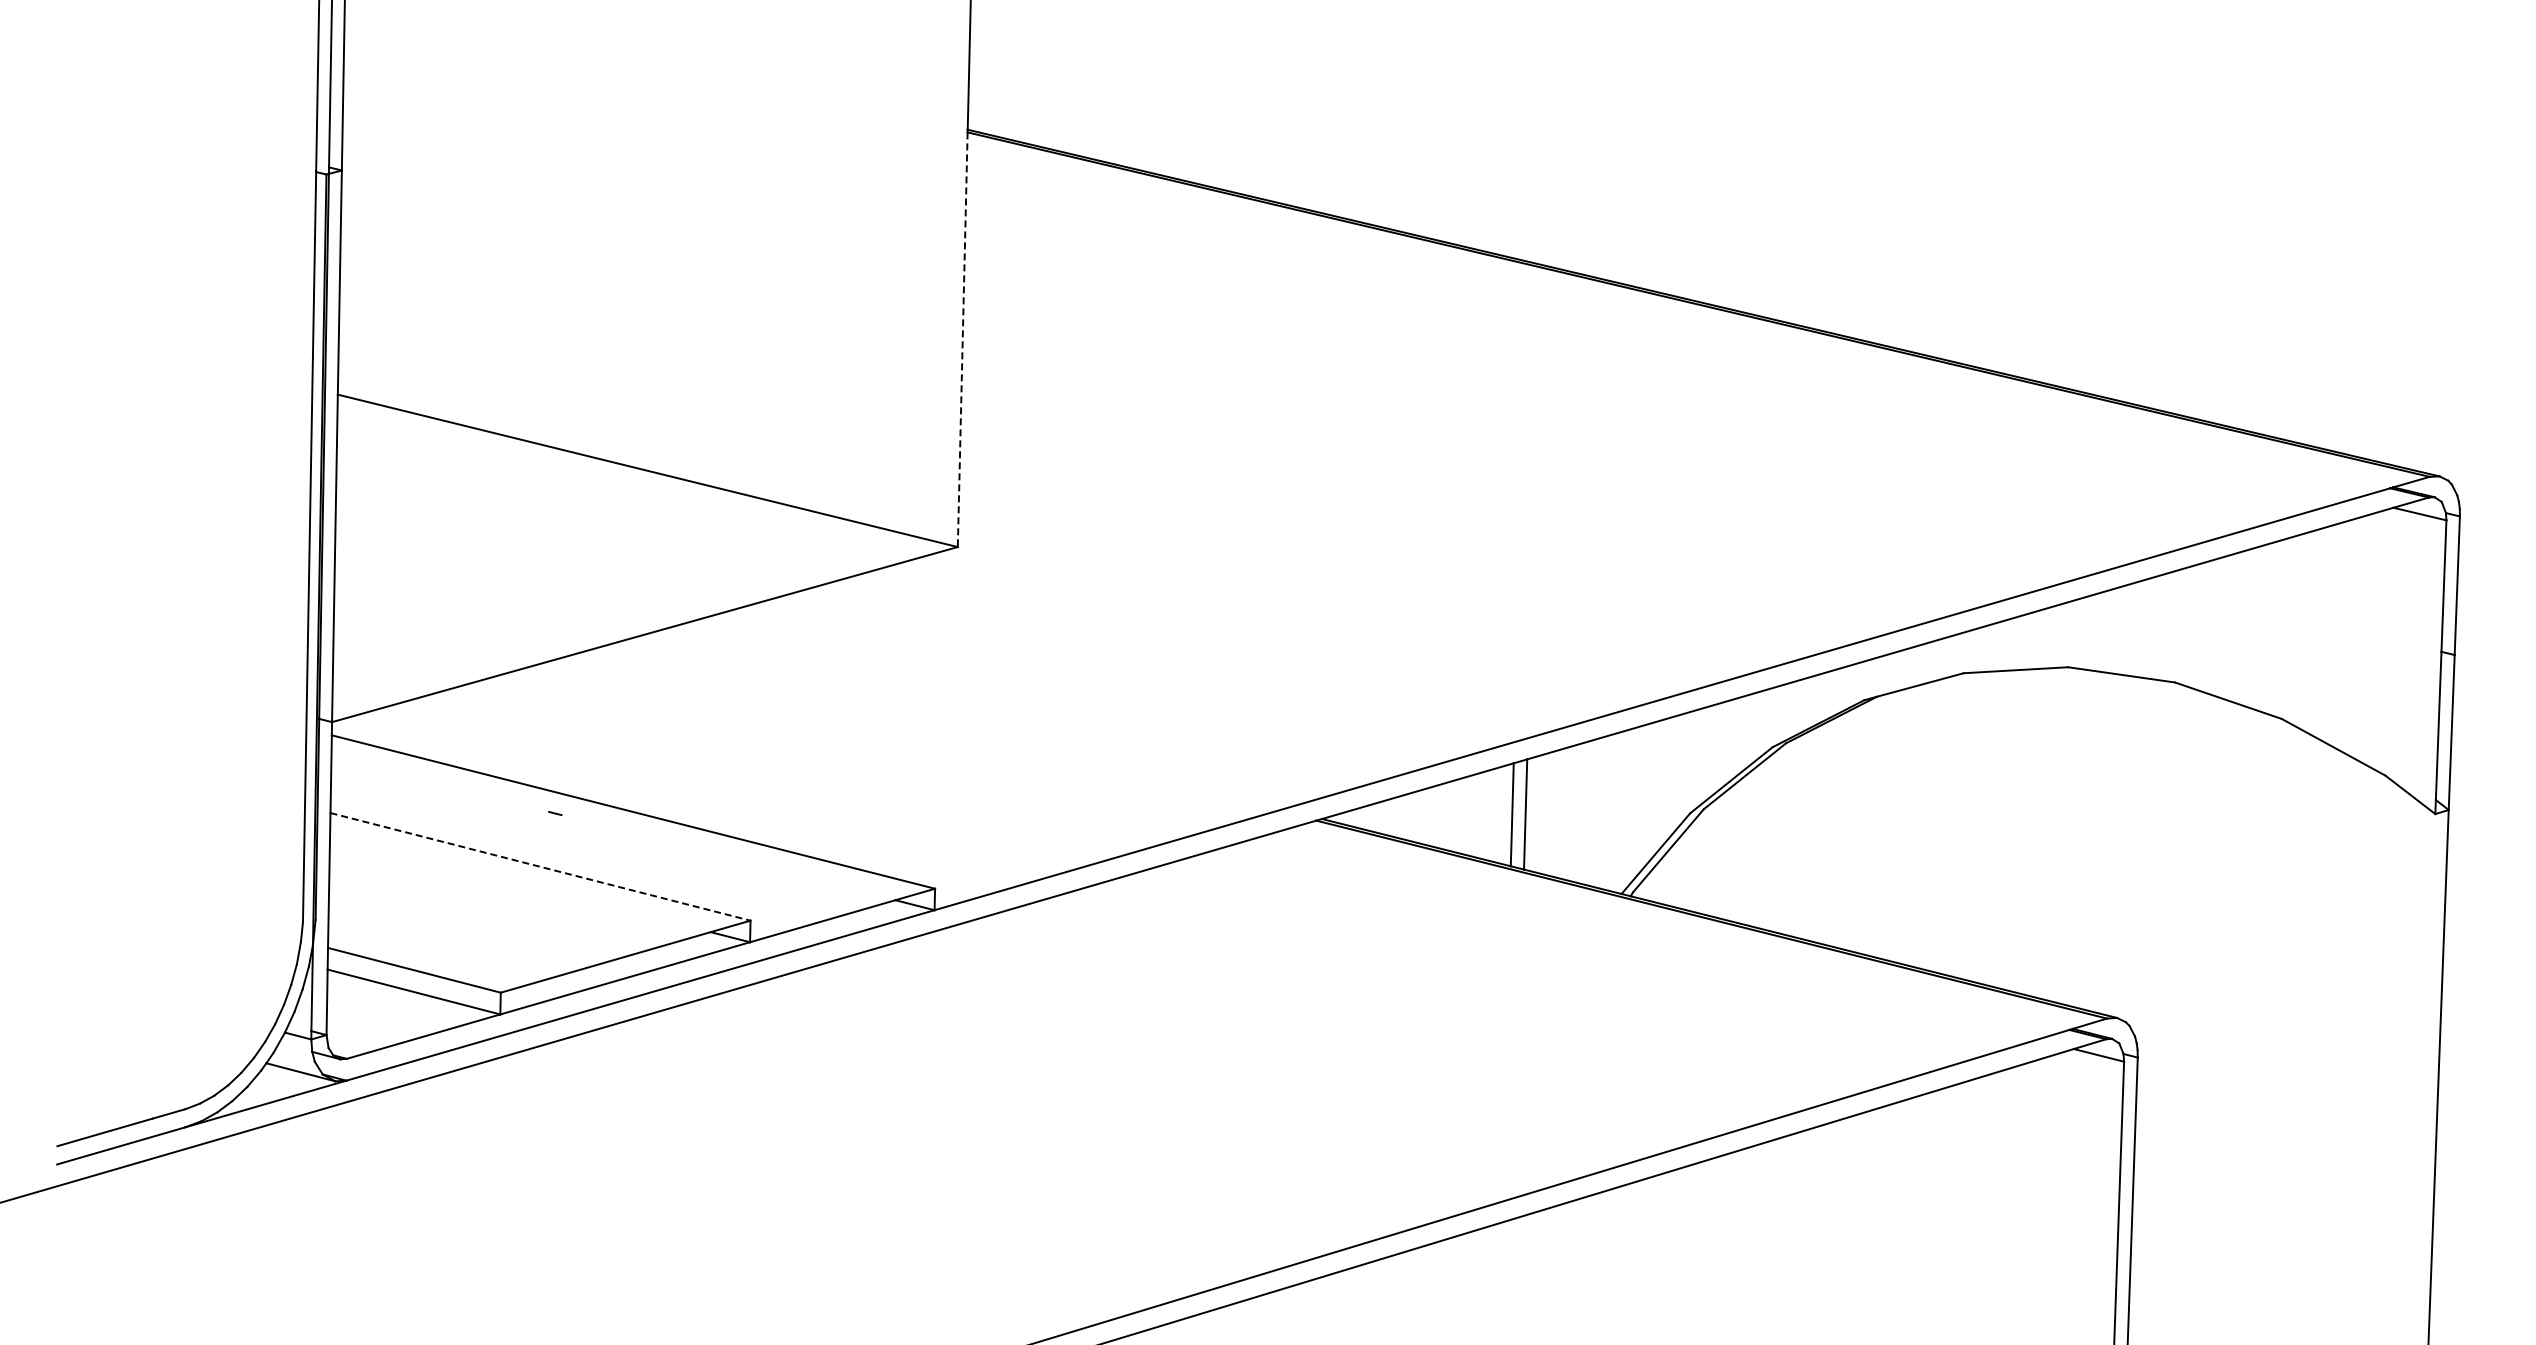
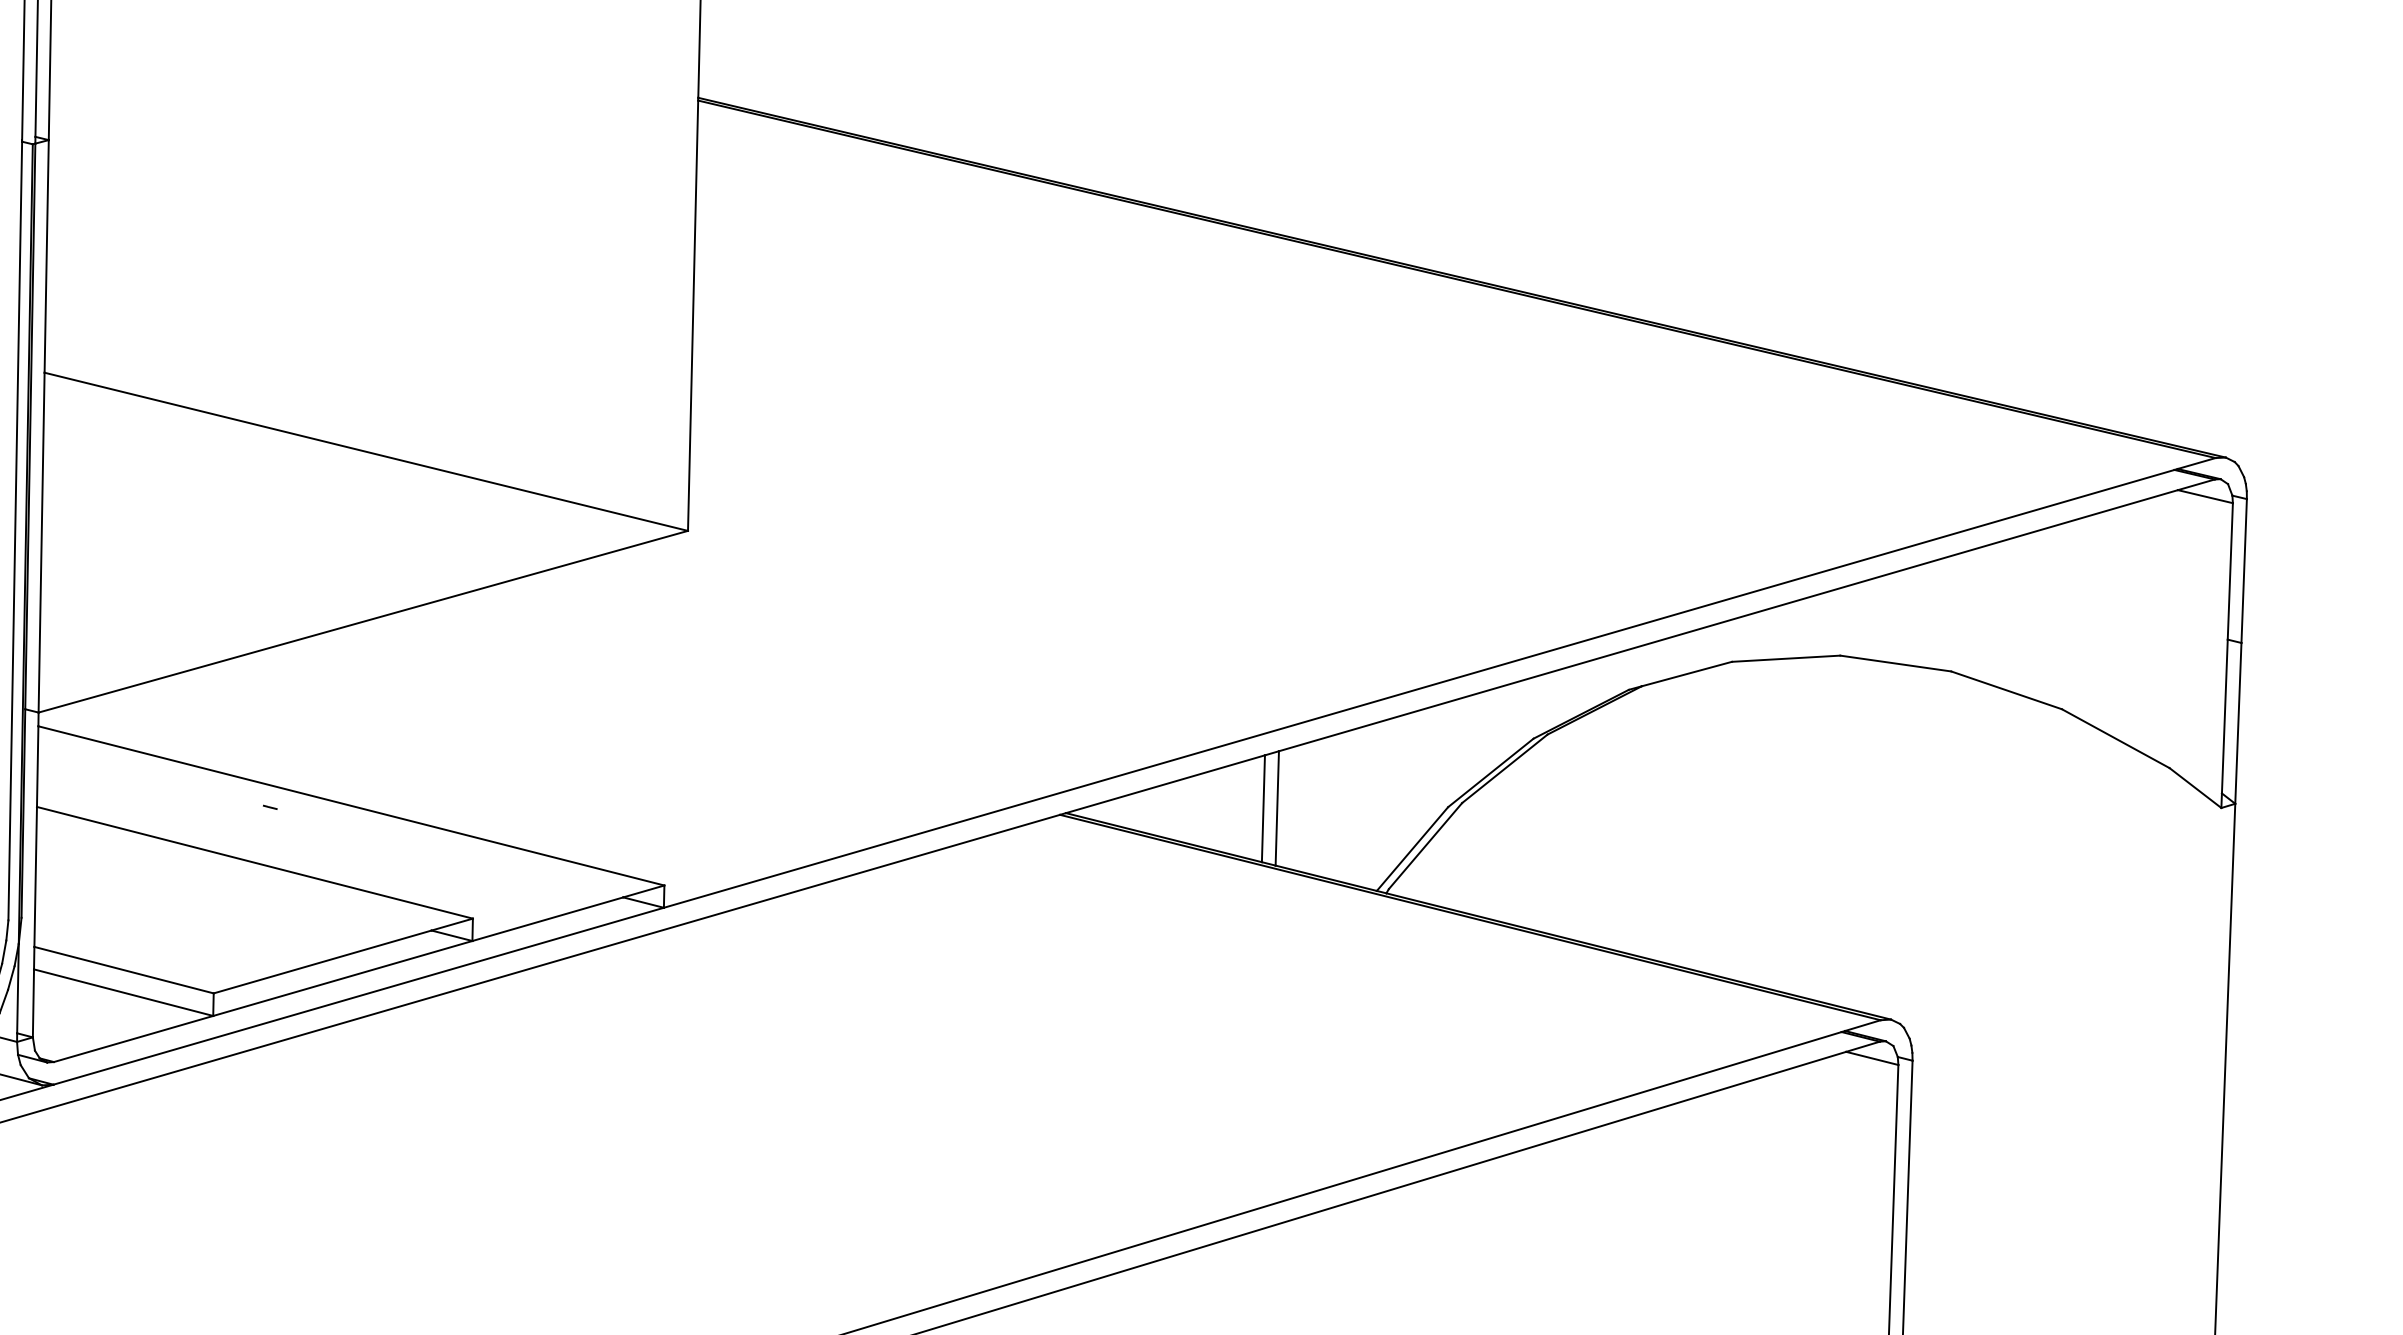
line: (962, 340) -> (692, 316), dashed -> solid
line: (540, 866) -> (254, 862), dashed -> solid

